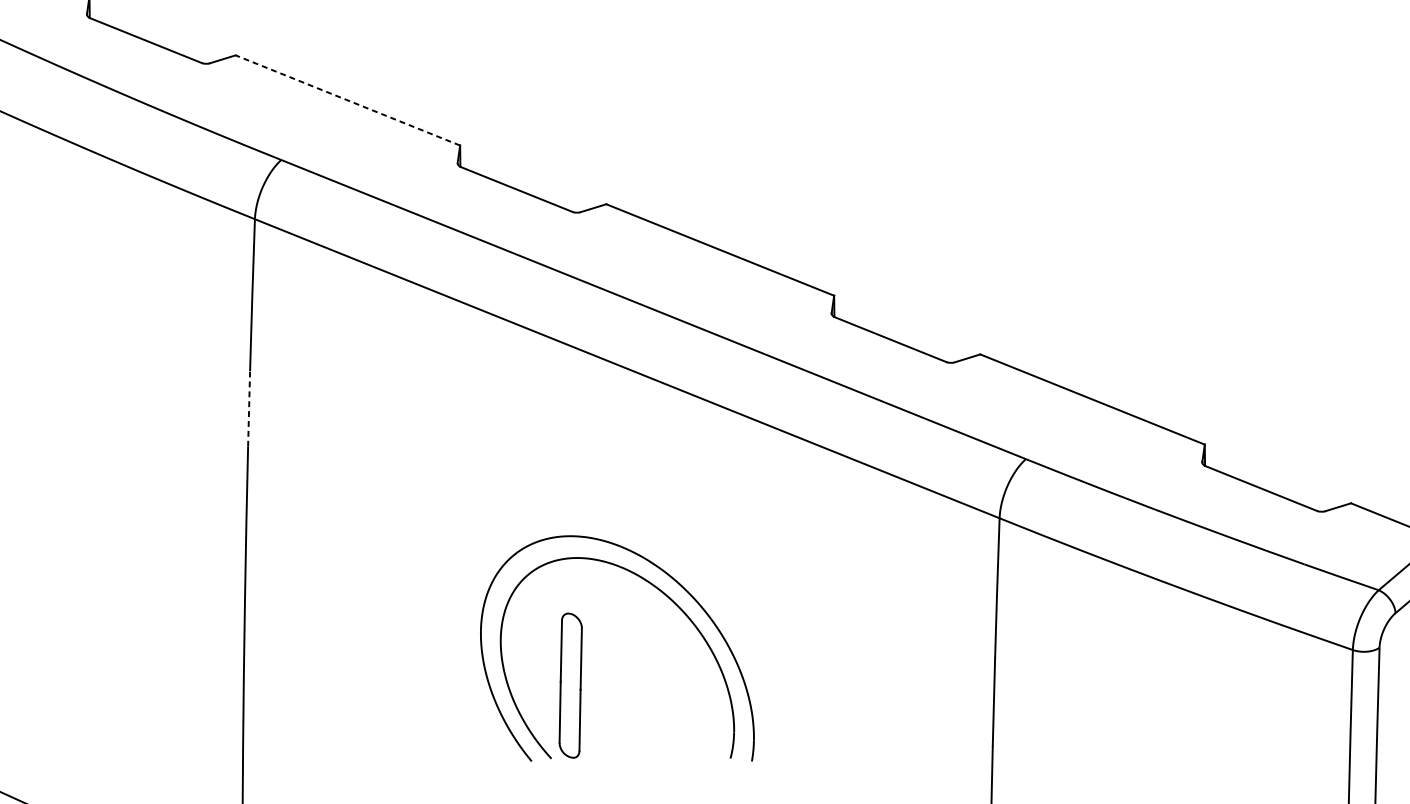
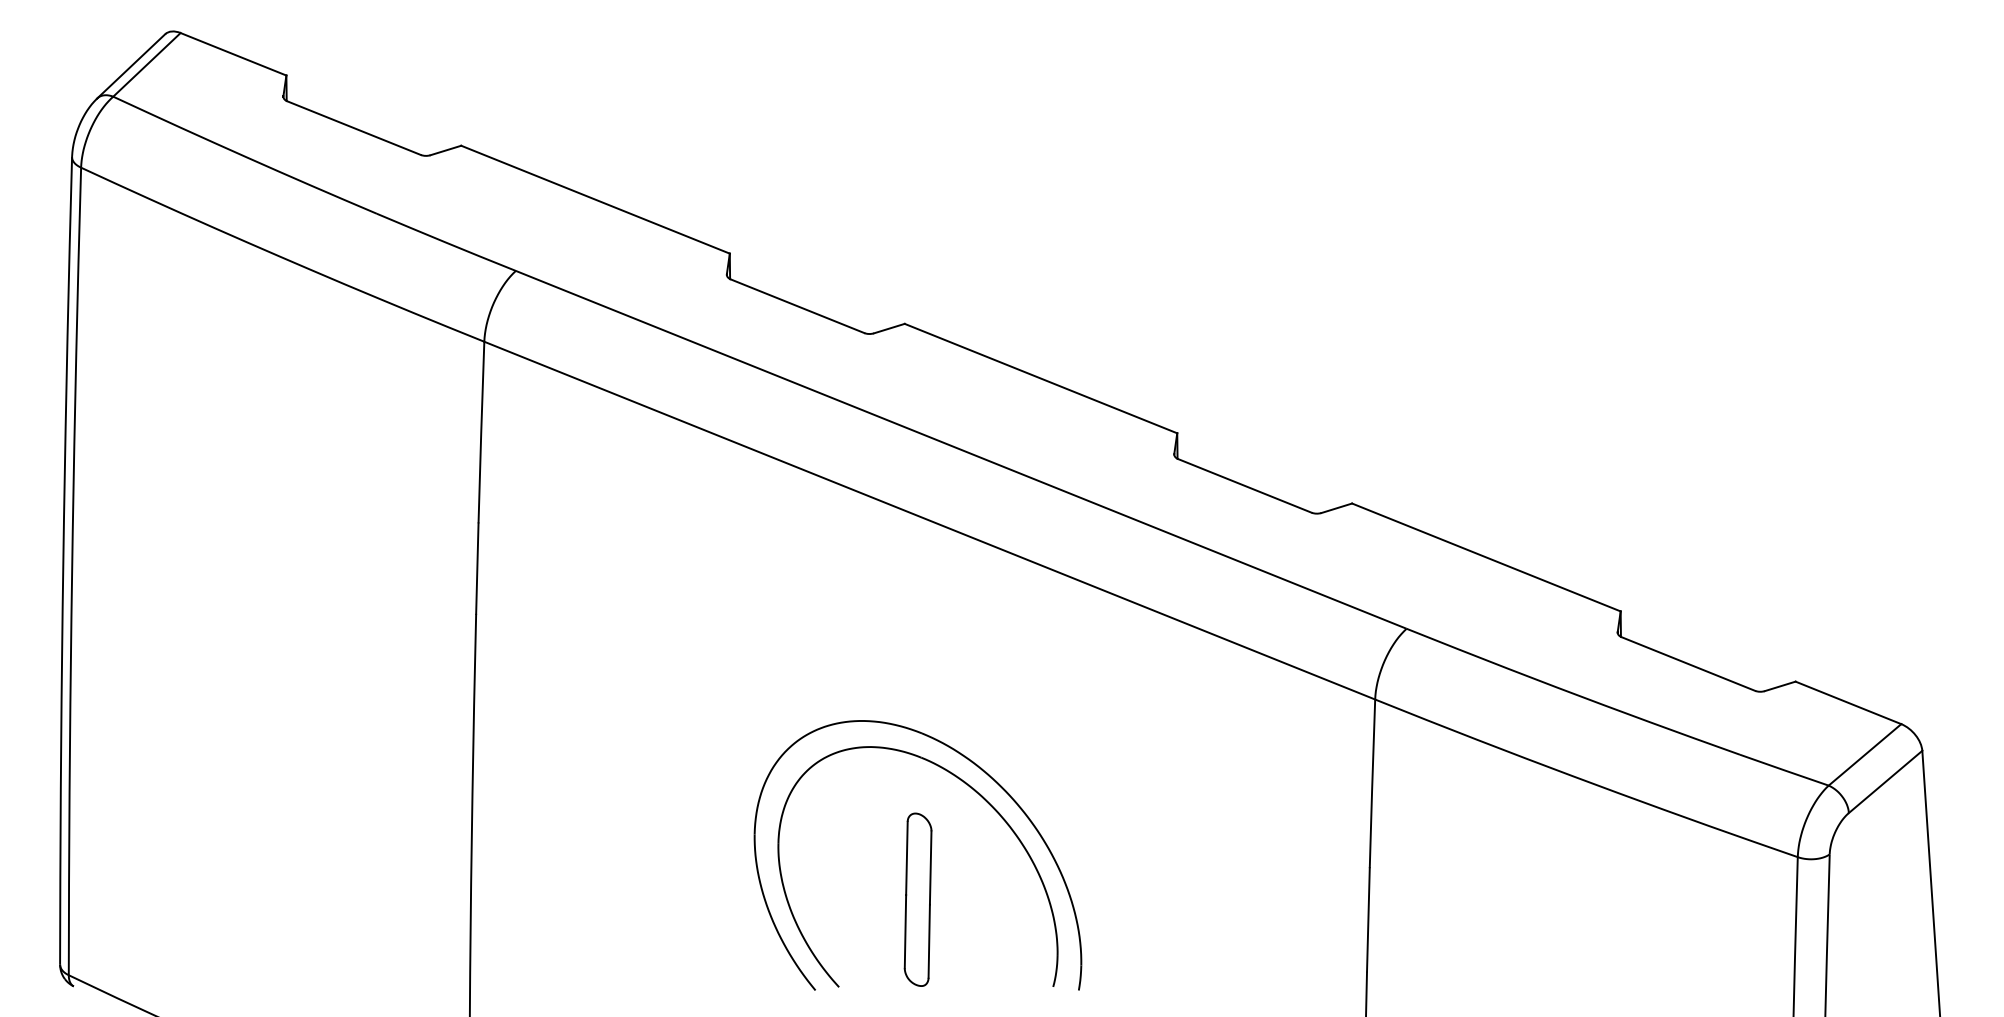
line: (347, 100) -> (595, 199), dashed -> solid
line: (249, 408) -> (477, 568), dashed -> solid
part: (570, 685) -> (917, 899), moved

